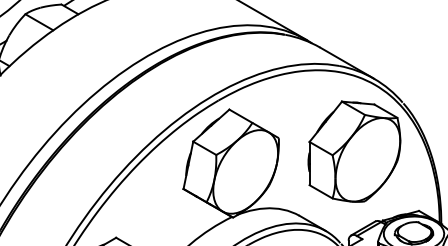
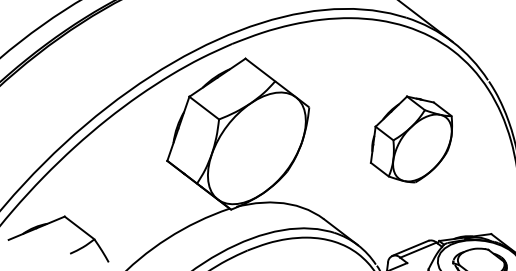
part: (354, 151) -> (412, 139), size x0.6

